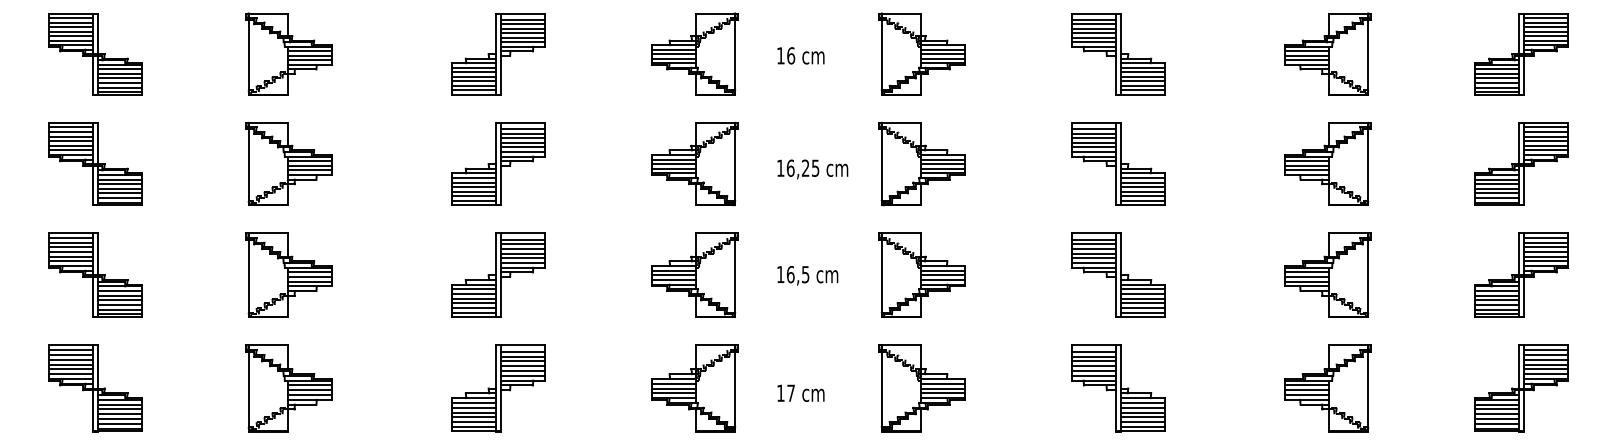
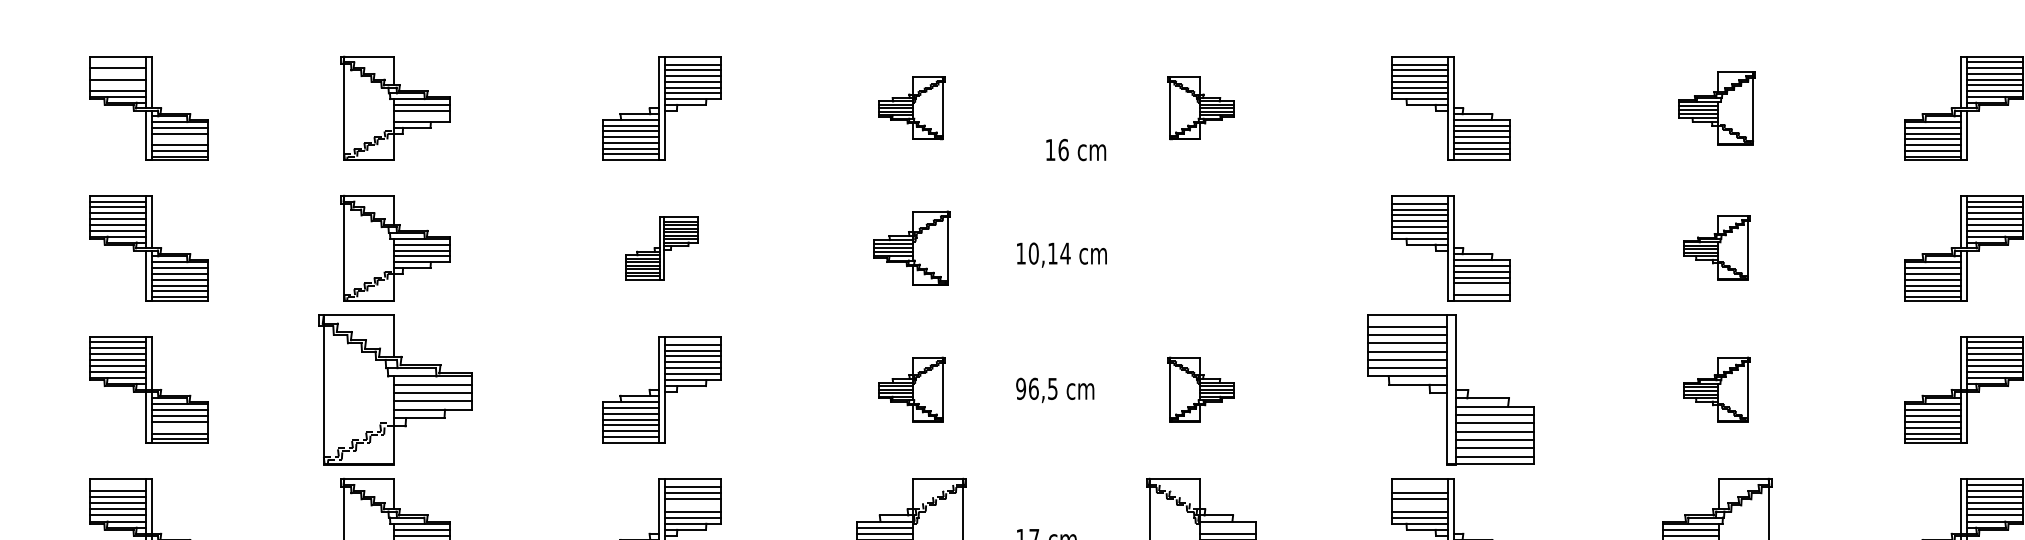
line: (70, 18) -> (117, 63), removed
line: (70, 27) -> (117, 74), removed
line: (70, 36) -> (117, 85), removed
part: (694, 53) -> (911, 107), size x0.6
part: (921, 53) -> (1200, 107), size x0.6
part: (1327, 53) -> (1716, 107), size x0.7
text: (800, 55) -> (1075, 149), moved
line: (309, 60) -> (421, 116), removed
line: (119, 78) -> (179, 139), removed
part: (498, 163) -> (662, 247), size x0.6
part: (694, 163) -> (911, 247), size x0.7
part: (921, 163) -> (1200, 247), removed
part: (1327, 163) -> (1716, 247), size x0.6
text: (803, 167) -> (1050, 252), 16,25 -> 10,14
line: (1143, 196) -> (1482, 289), removed
part: (288, 274) -> (394, 388), size x1.4
part: (694, 274) -> (911, 388), size x0.6
text: (780, 274) -> (1020, 388), 16,5 -> 96,5
part: (921, 274) -> (1200, 388), size x0.6
part: (1118, 274) -> (1450, 388), size x1.4
part: (1327, 274) -> (1716, 388), size x0.6
line: (119, 305) -> (179, 428), removed
line: (70, 350) -> (117, 485), removed
line: (1094, 351) -> (1420, 486), removed
line: (522, 366) -> (692, 505), removed
line: (1094, 366) -> (1420, 505), removed
line: (943, 383) -> (1228, 527), removed

